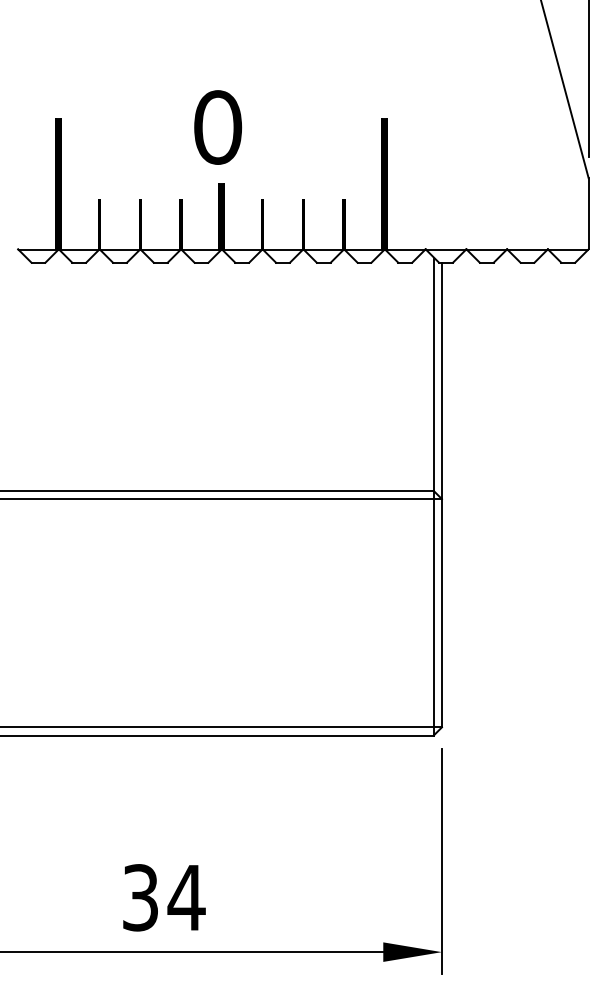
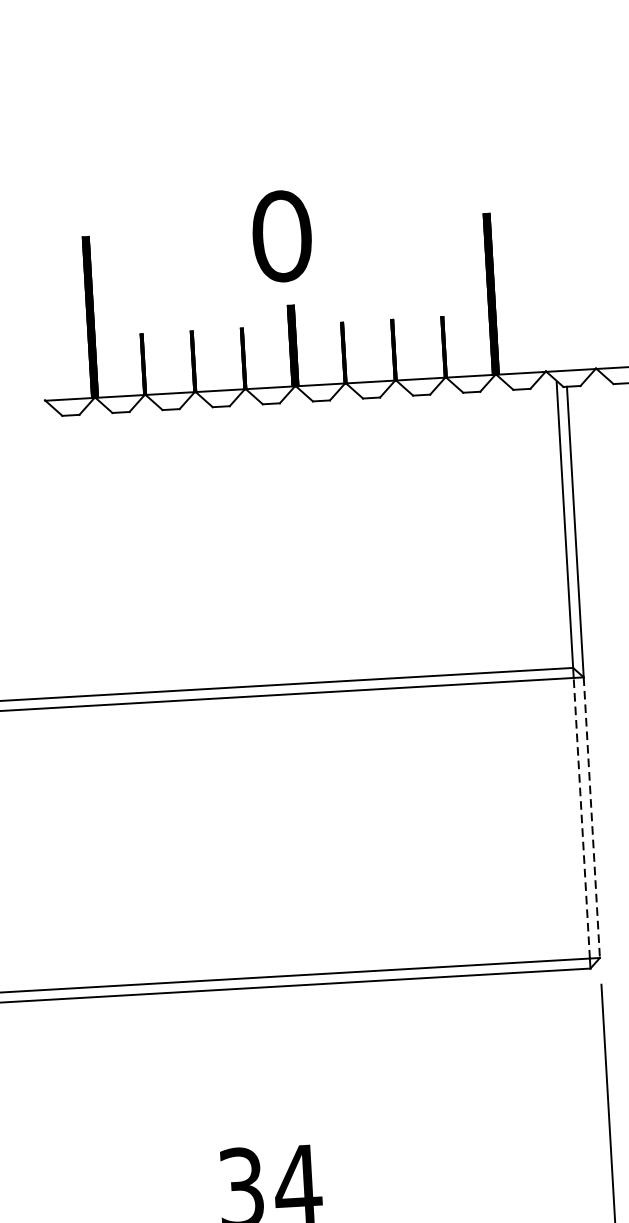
line: (433, 612) -> (581, 817), solid -> dashed
line: (441, 613) -> (591, 818), solid -> dashed

